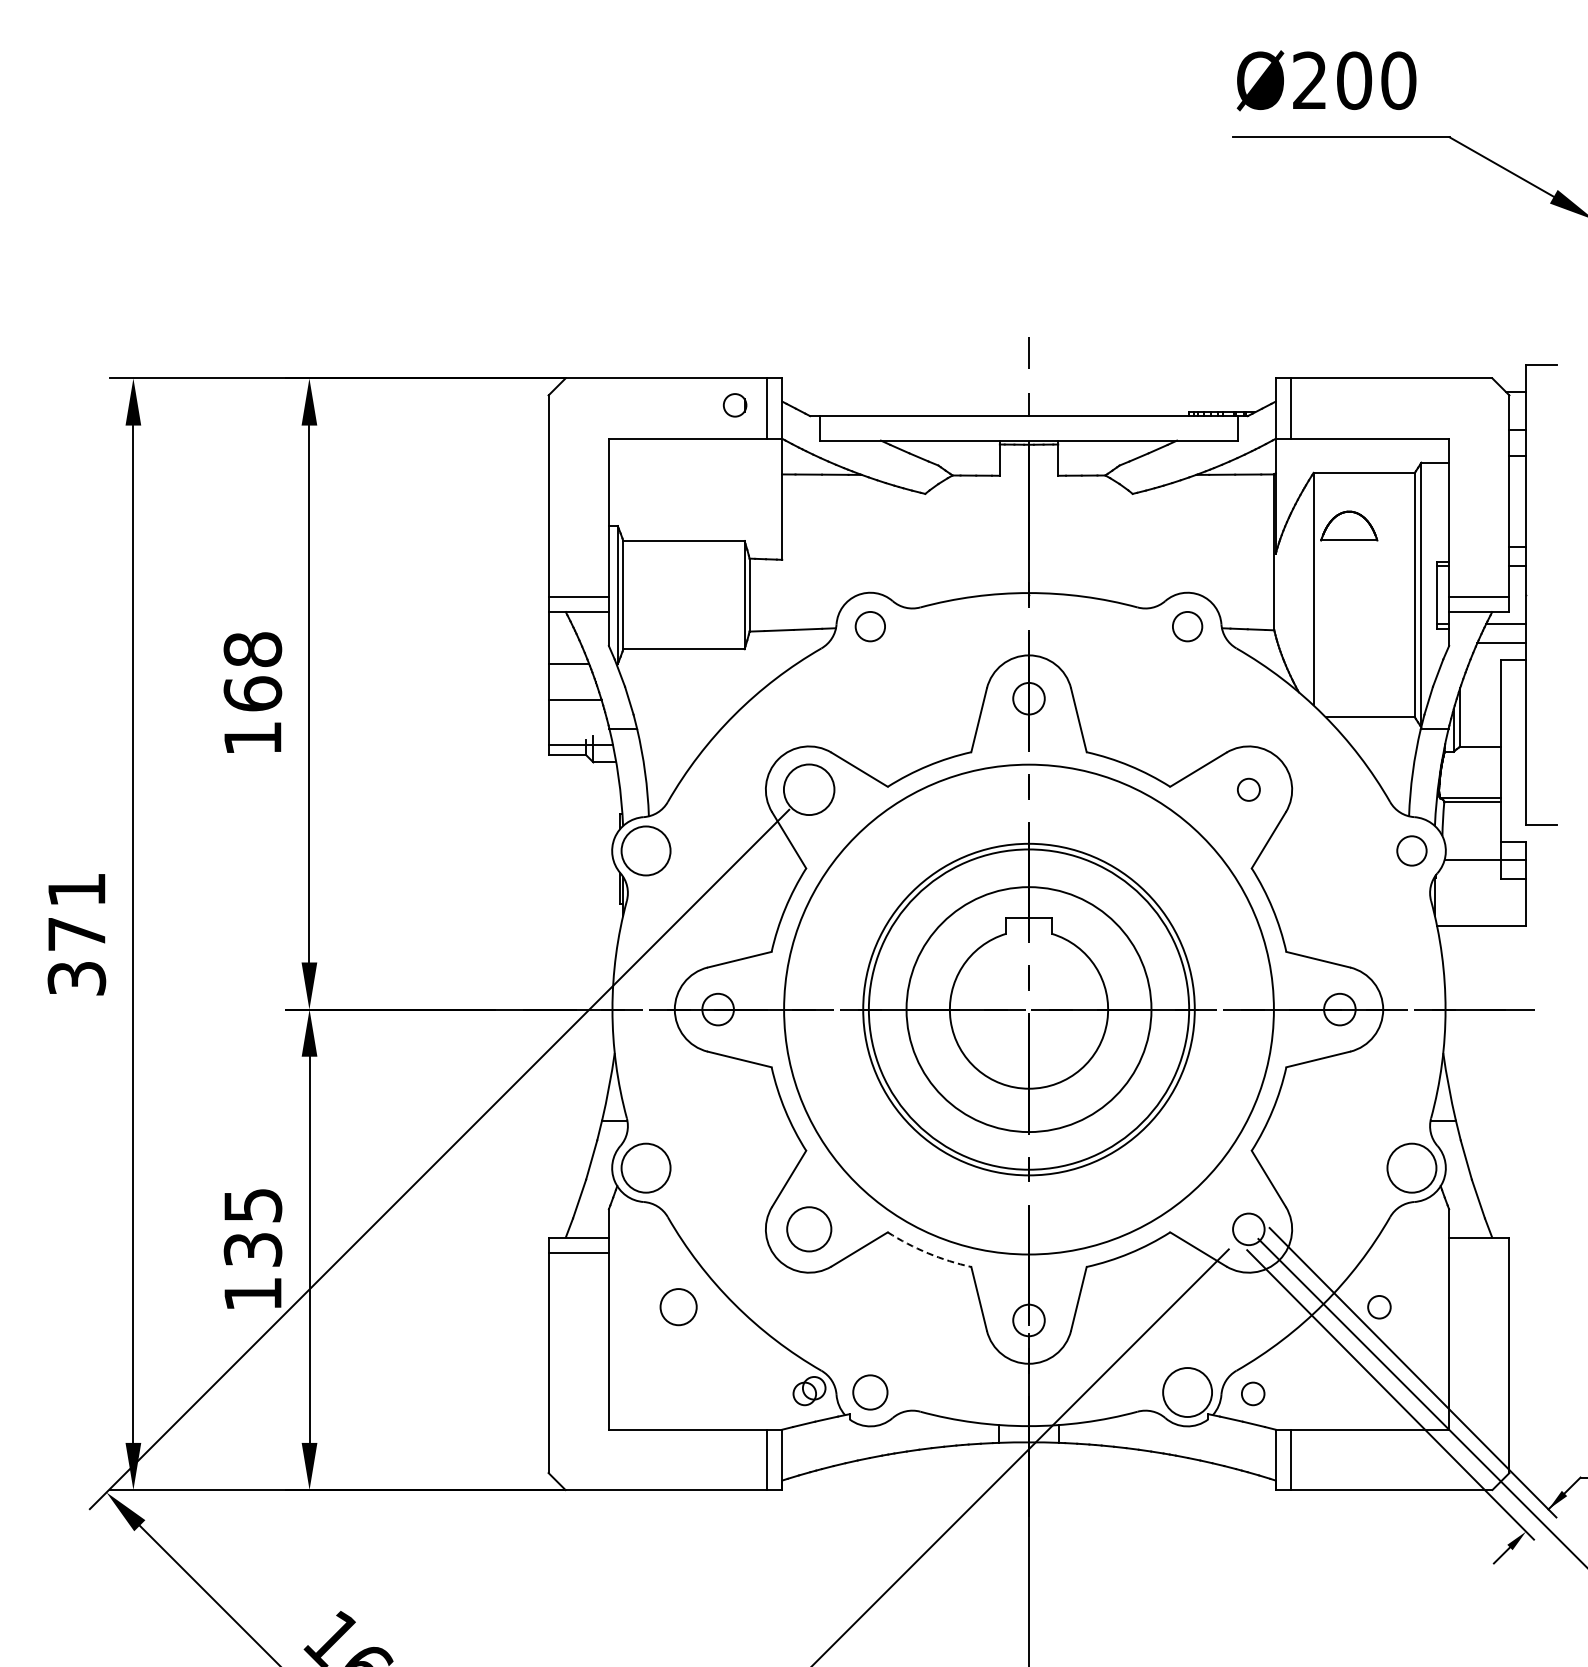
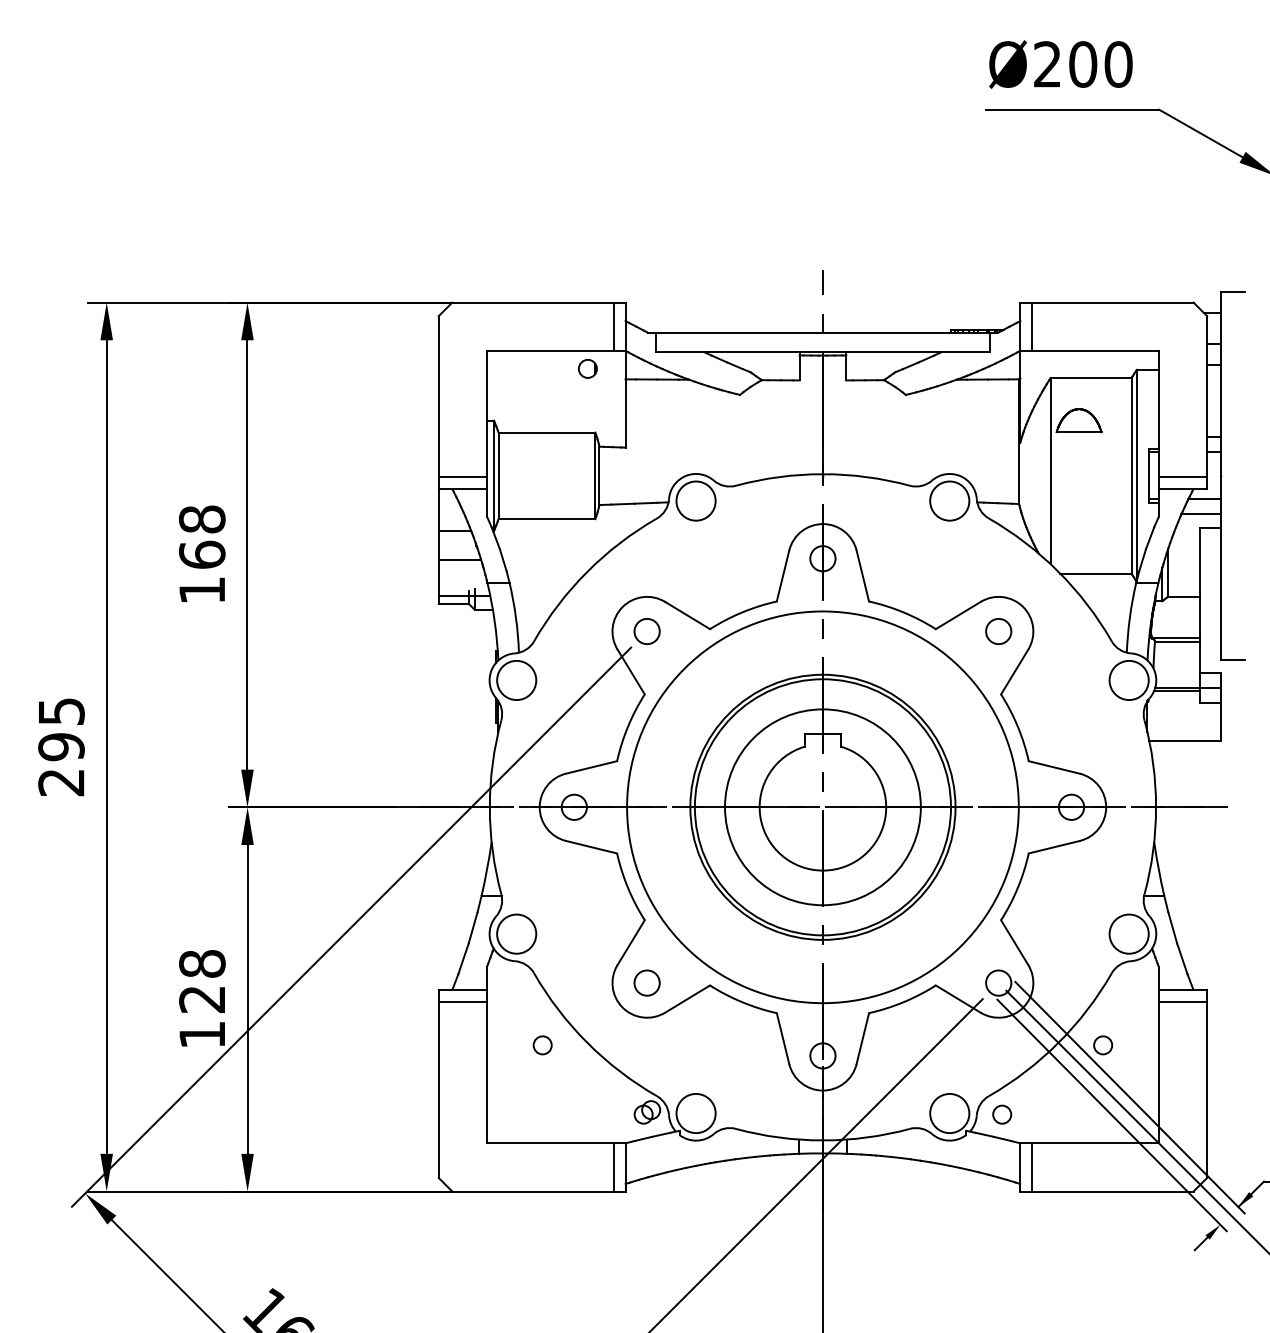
part: (734, 405) -> (587, 369), moved
circle: (869, 626) -> (695, 500), size x1.67
circle: (1187, 626) -> (949, 500), size x1.67
circle: (808, 789) -> (646, 631), size x0.62
circle: (1248, 789) -> (998, 631), size x1.43
circle: (1411, 850) -> (1128, 680), size x1.67
line: (1471, 864) -> (1176, 691), added
text: (76, 934) -> (61, 747), 371 -> 295
text: (252, 1227) -> (201, 981), 135 -> 128
circle: (808, 1229) -> (646, 983), size x0.71
line: (1479, 1252) -> (1183, 1001), added
arc: (928, 1253) -> (742, 1002), dashed -> solid
circle: (678, 1307) -> (542, 1045), size x0.62
circle: (869, 1392) -> (695, 1113), size x1.43

